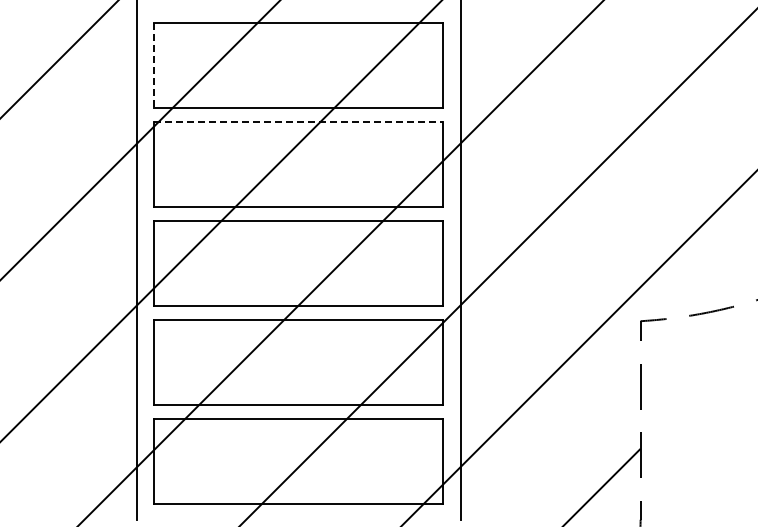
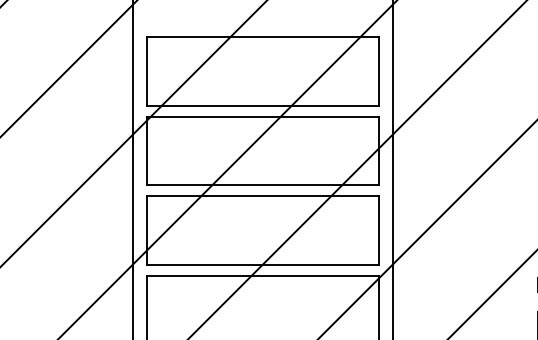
line: (154, 65) -> (147, 71), dashed -> solid
line: (299, 121) -> (263, 116), dashed -> solid

